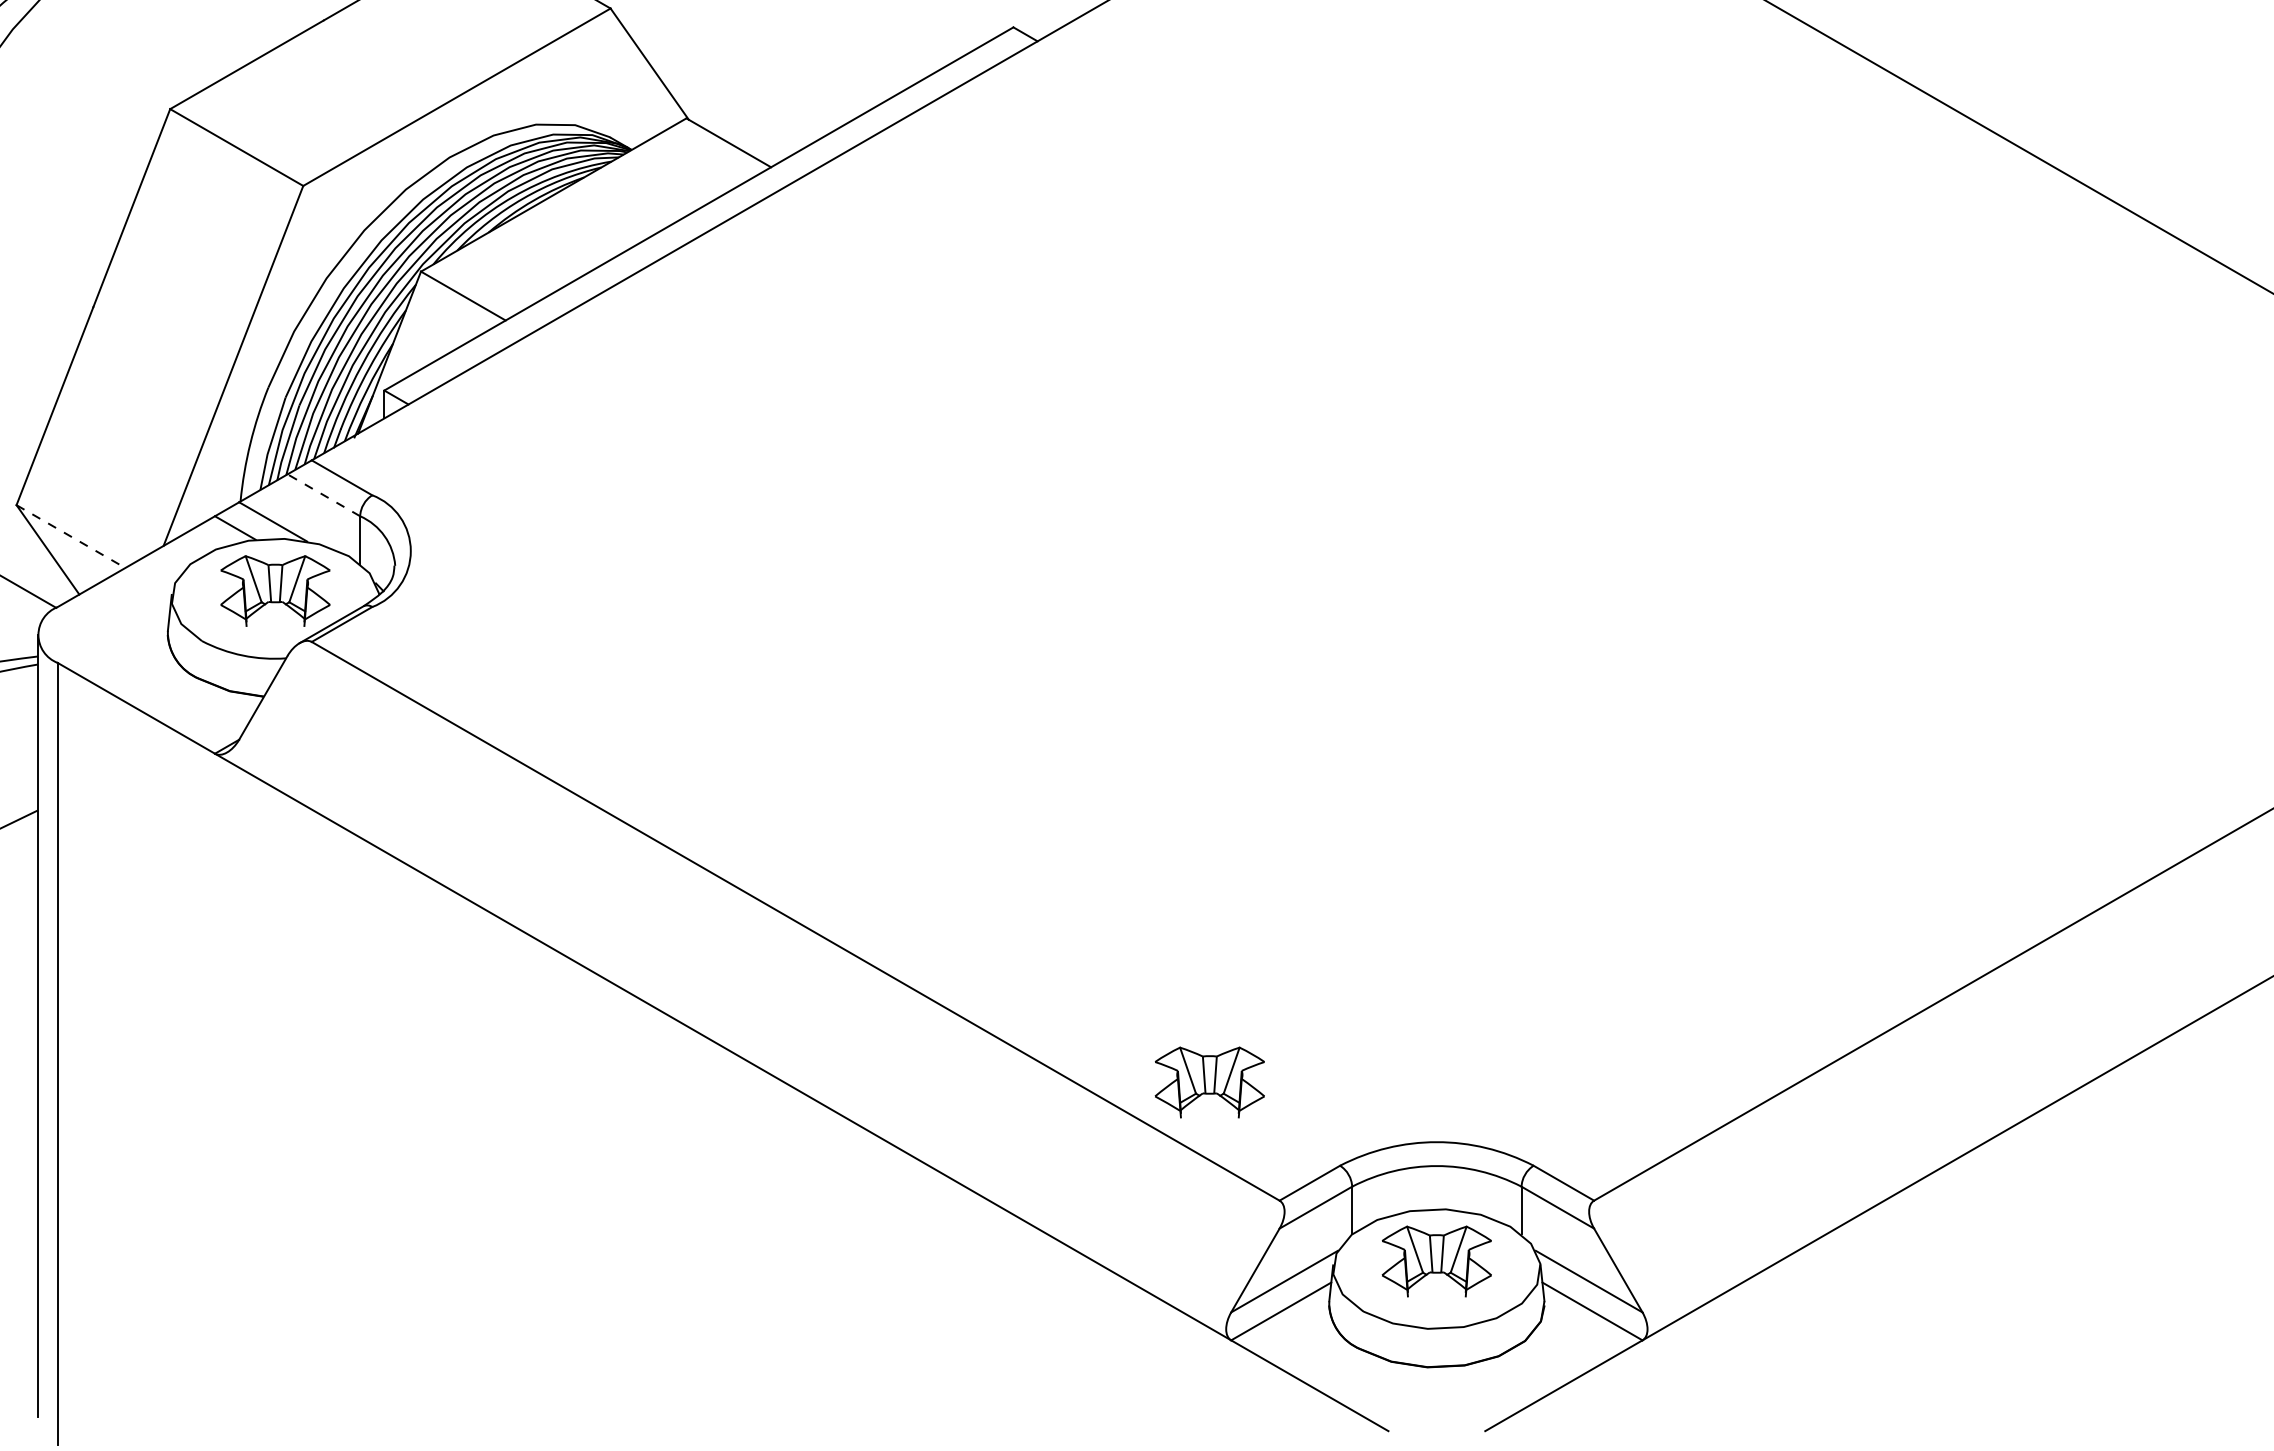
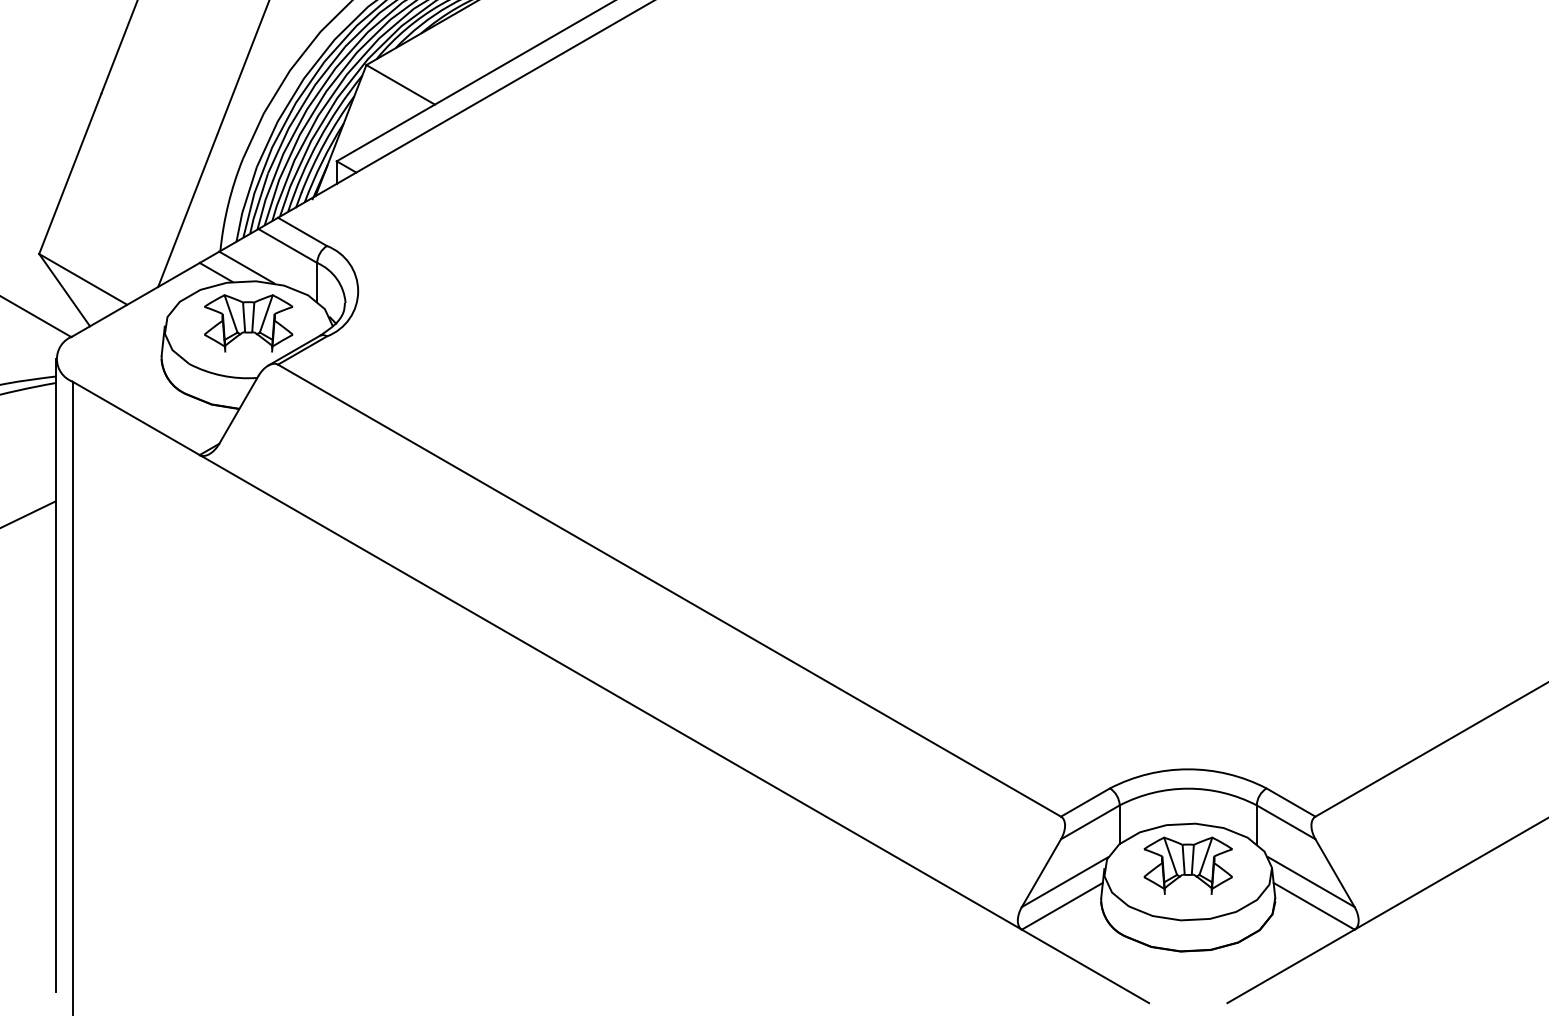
line: (323, 495) -> (287, 246), dashed -> solid
line: (70, 536) -> (82, 279), dashed -> solid
part: (1209, 1082) -> (1004, 721), removed

